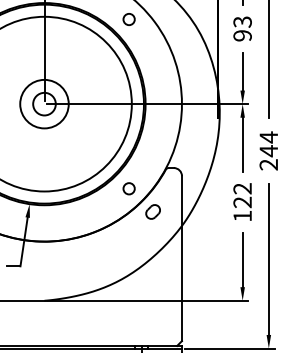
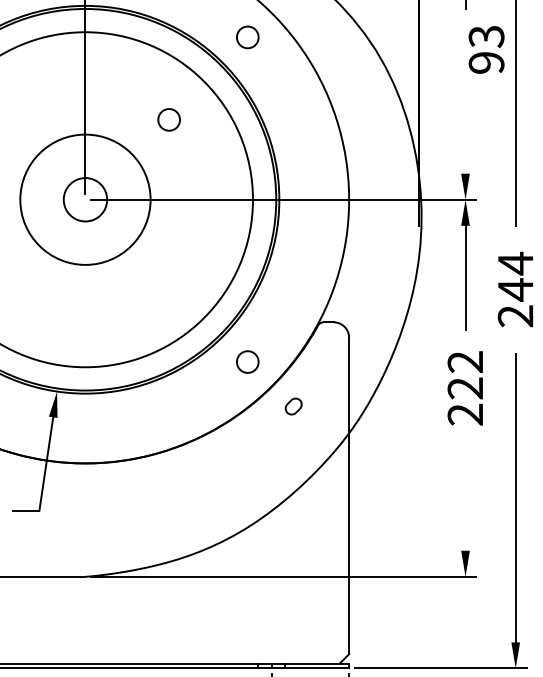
text: (242, 28) -> (486, 48), moved
circle: (87, 62) -> (167, 119), added
line: (242, 71) -> (465, 137), removed
circle: (44, 103) -> (85, 198), size x1.4
part: (152, 211) -> (292, 405), size x0.6
text: (242, 215) -> (465, 413), 122 -> 222
line: (242, 259) -> (465, 497), removed

